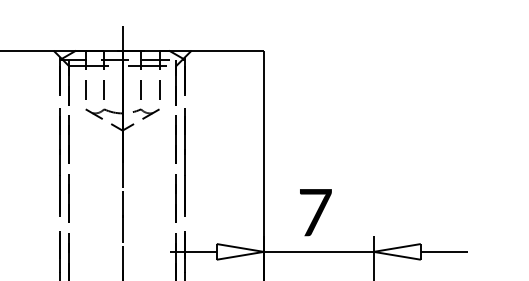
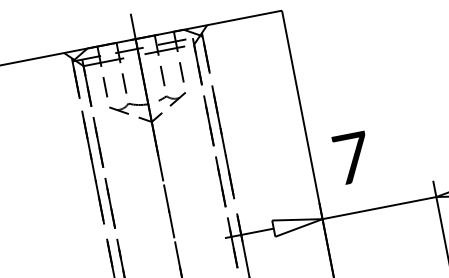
text: (315, 212) -> (352, 158), moved

